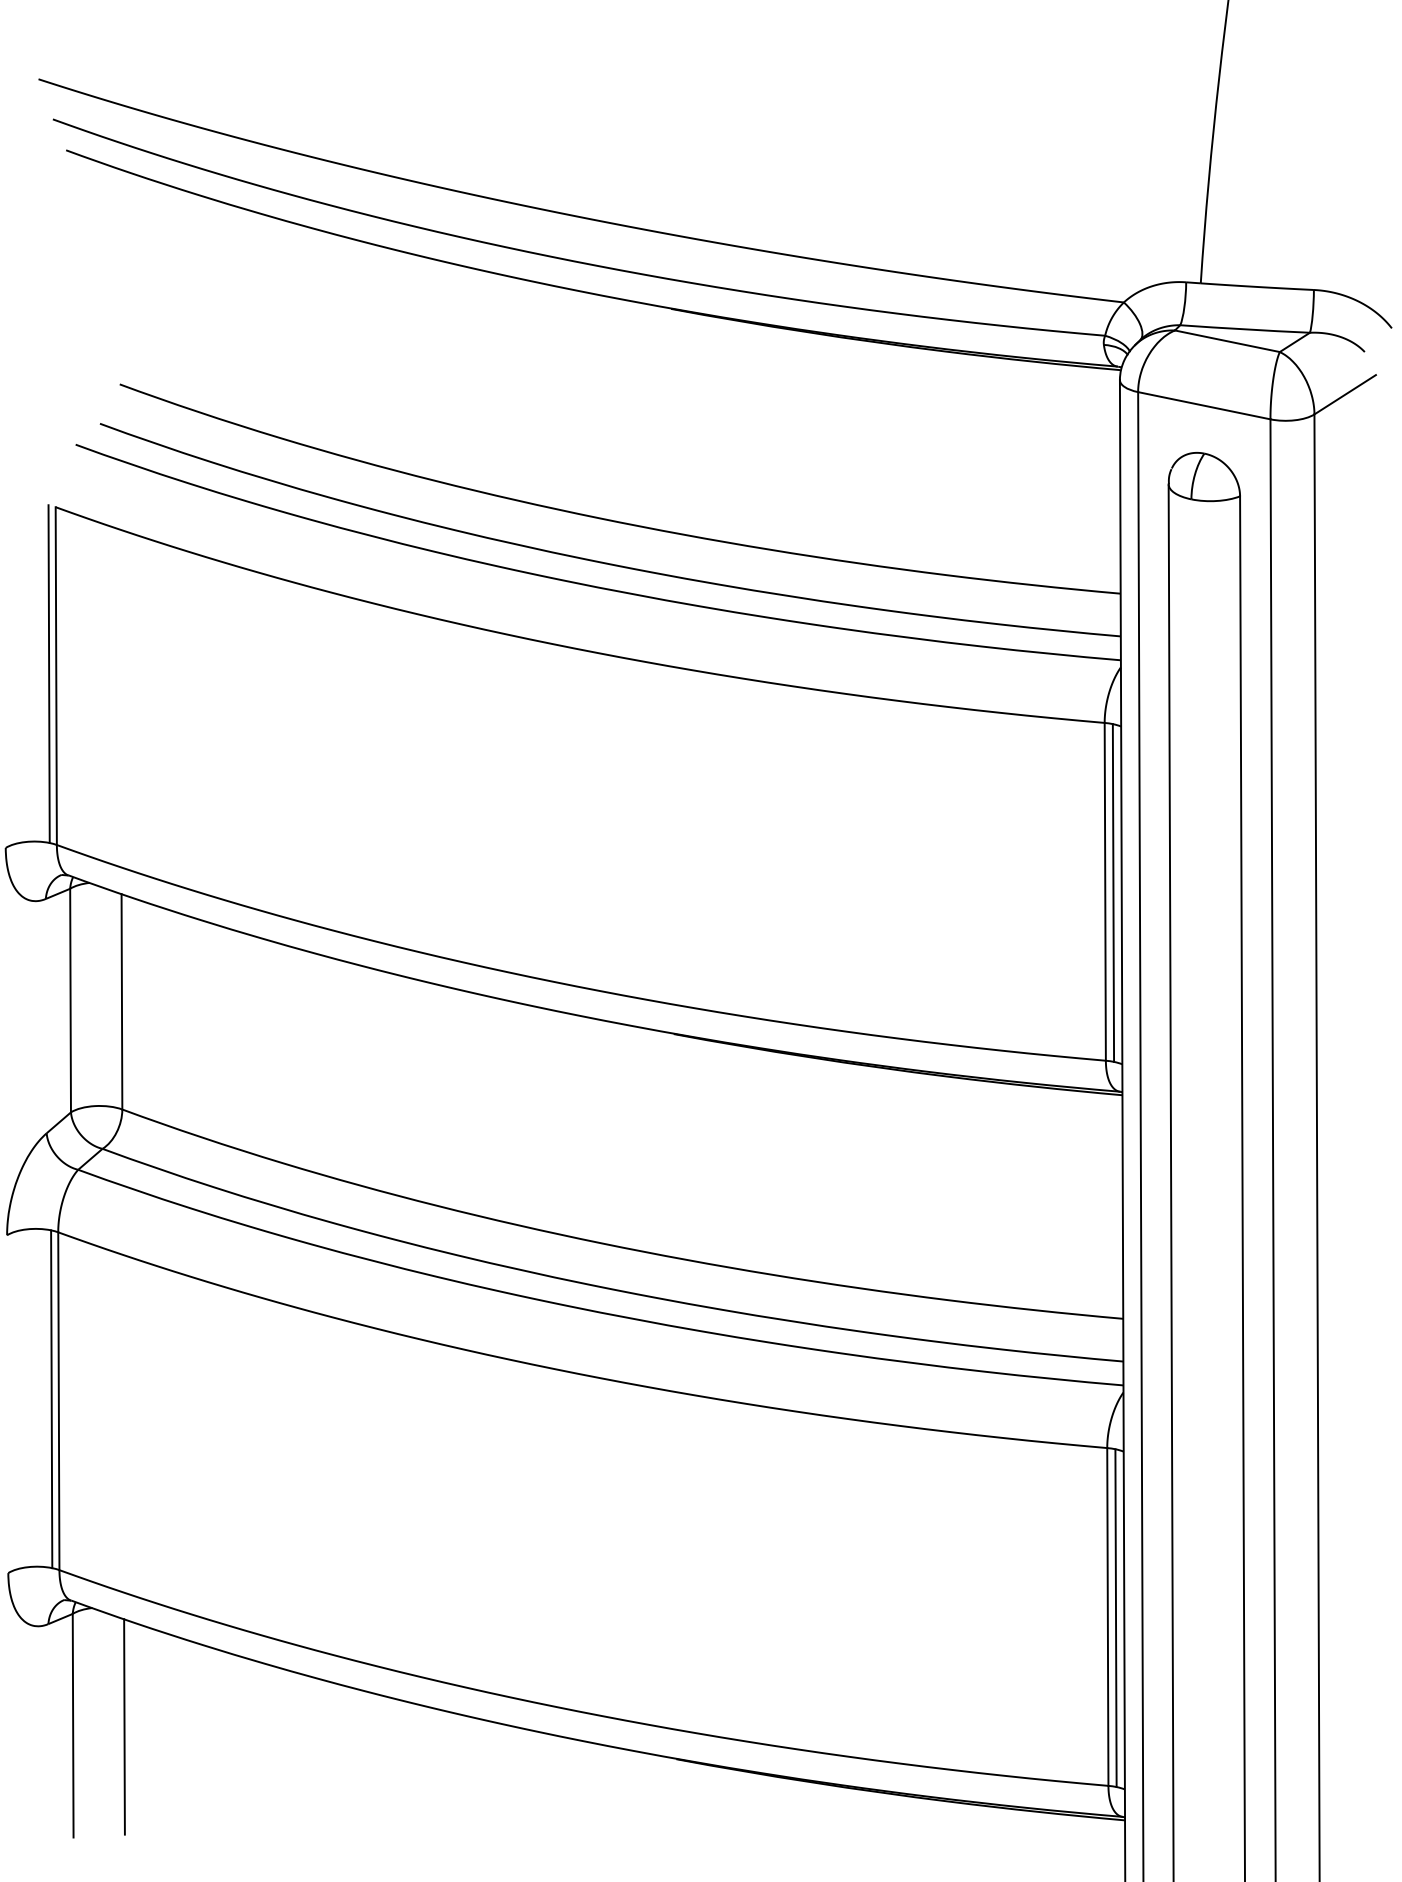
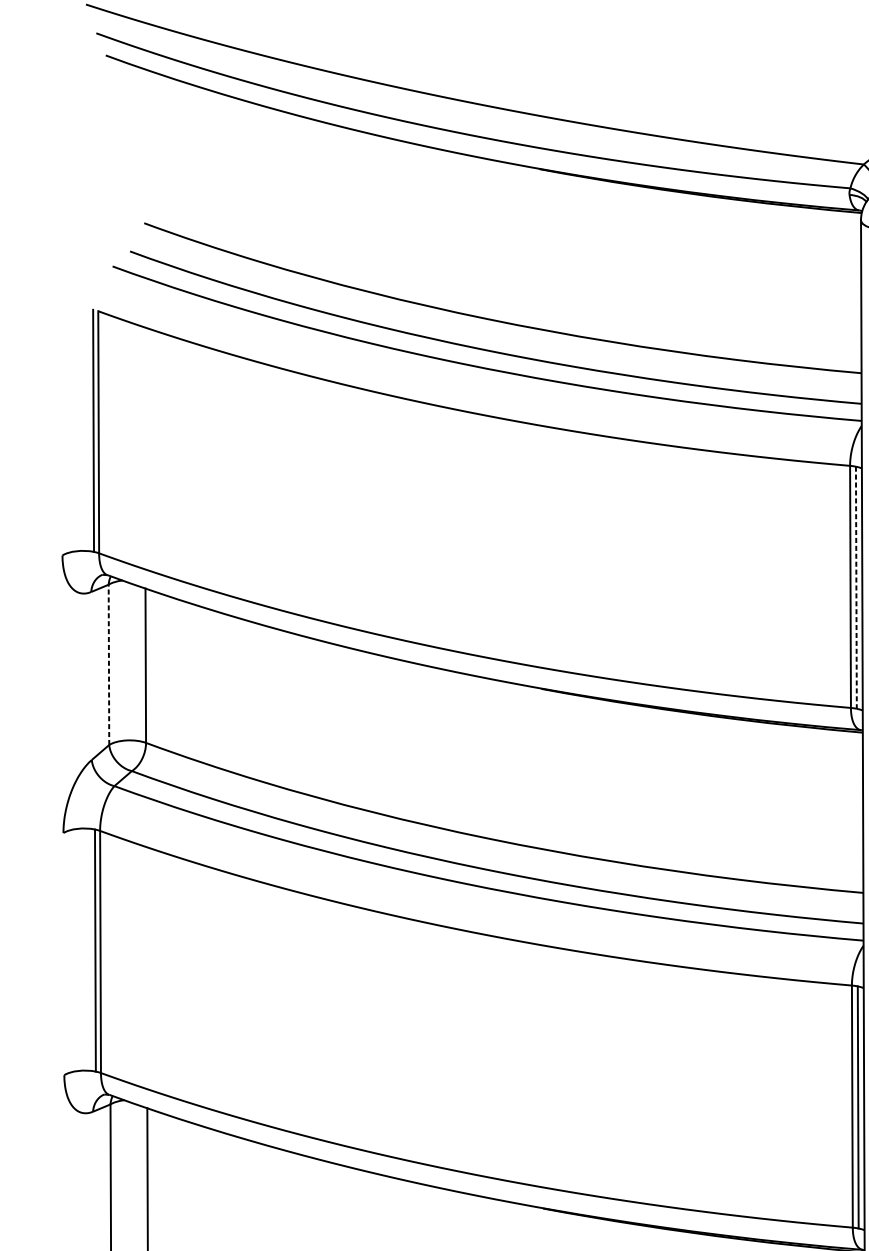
line: (1113, 893) -> (856, 588), solid -> dashed
line: (70, 1000) -> (108, 664), solid -> dashed

